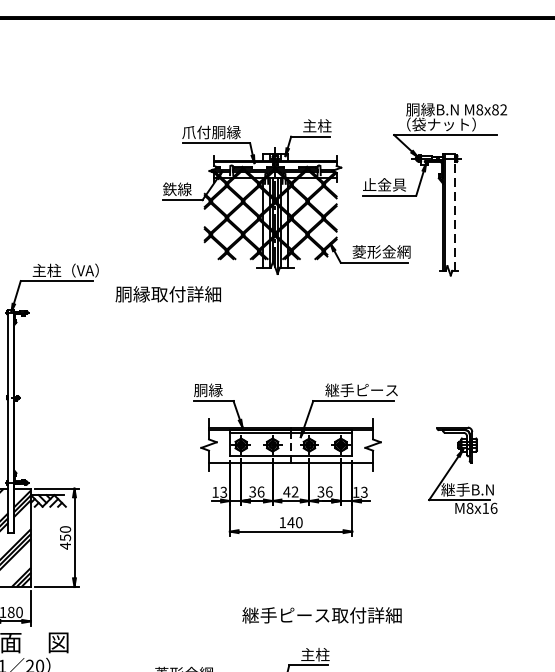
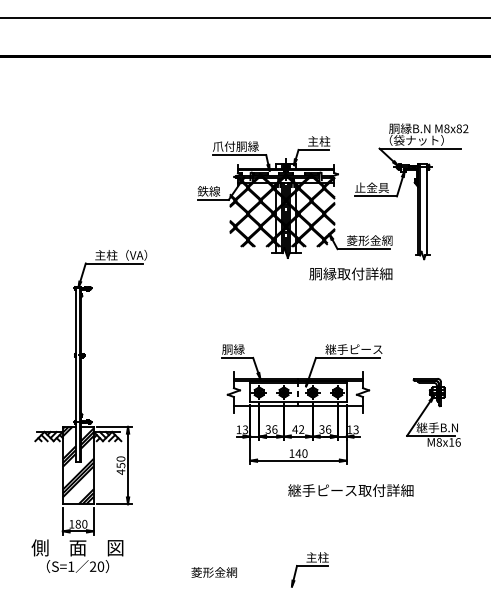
line: (455, 212) -> (427, 209), dashed -> solid
text: (167, 293) -> (350, 273), moved
text: (321, 615) -> (350, 490), moved

